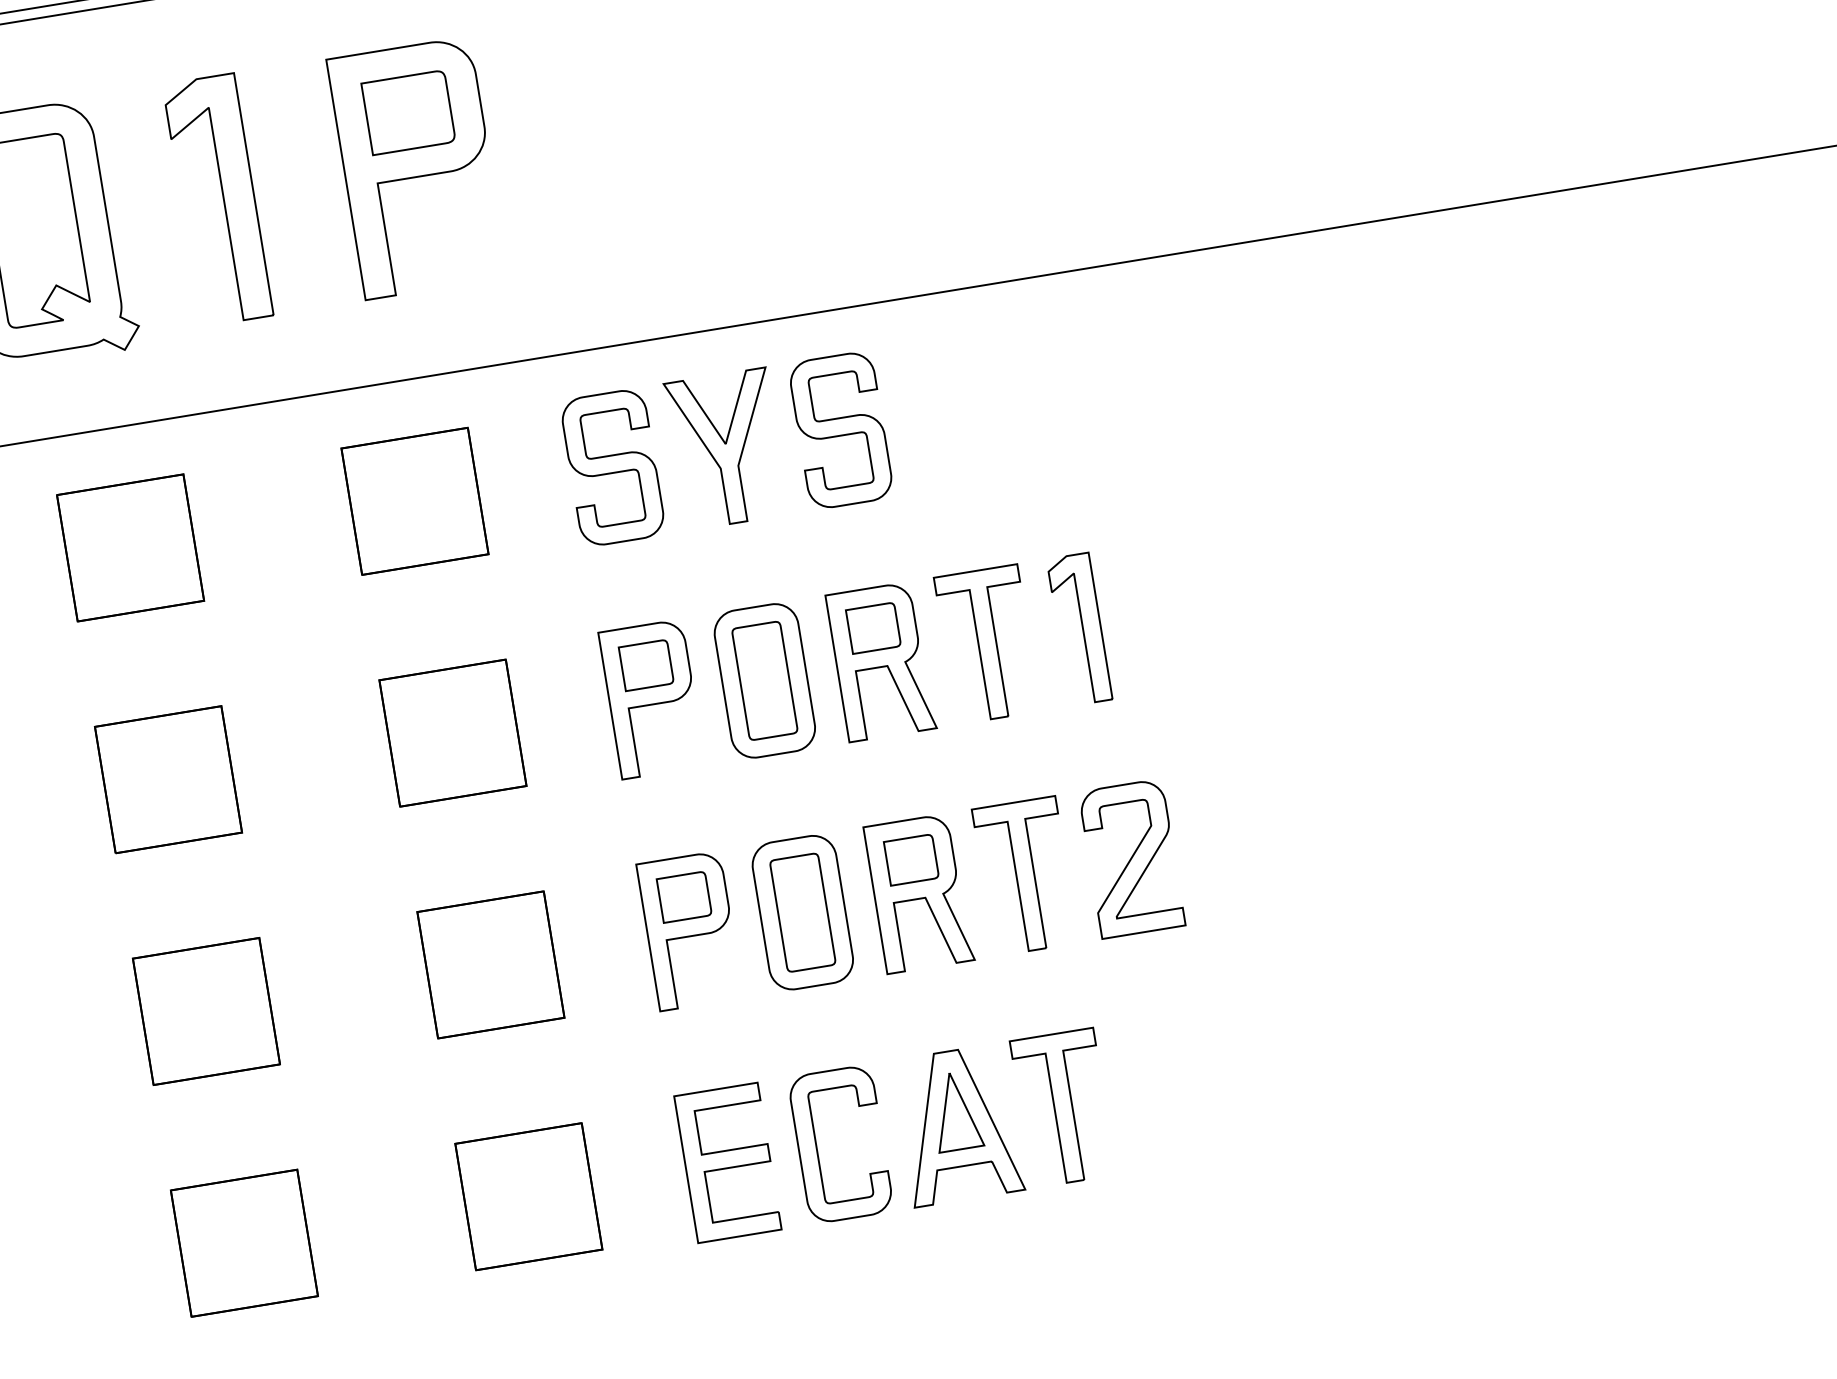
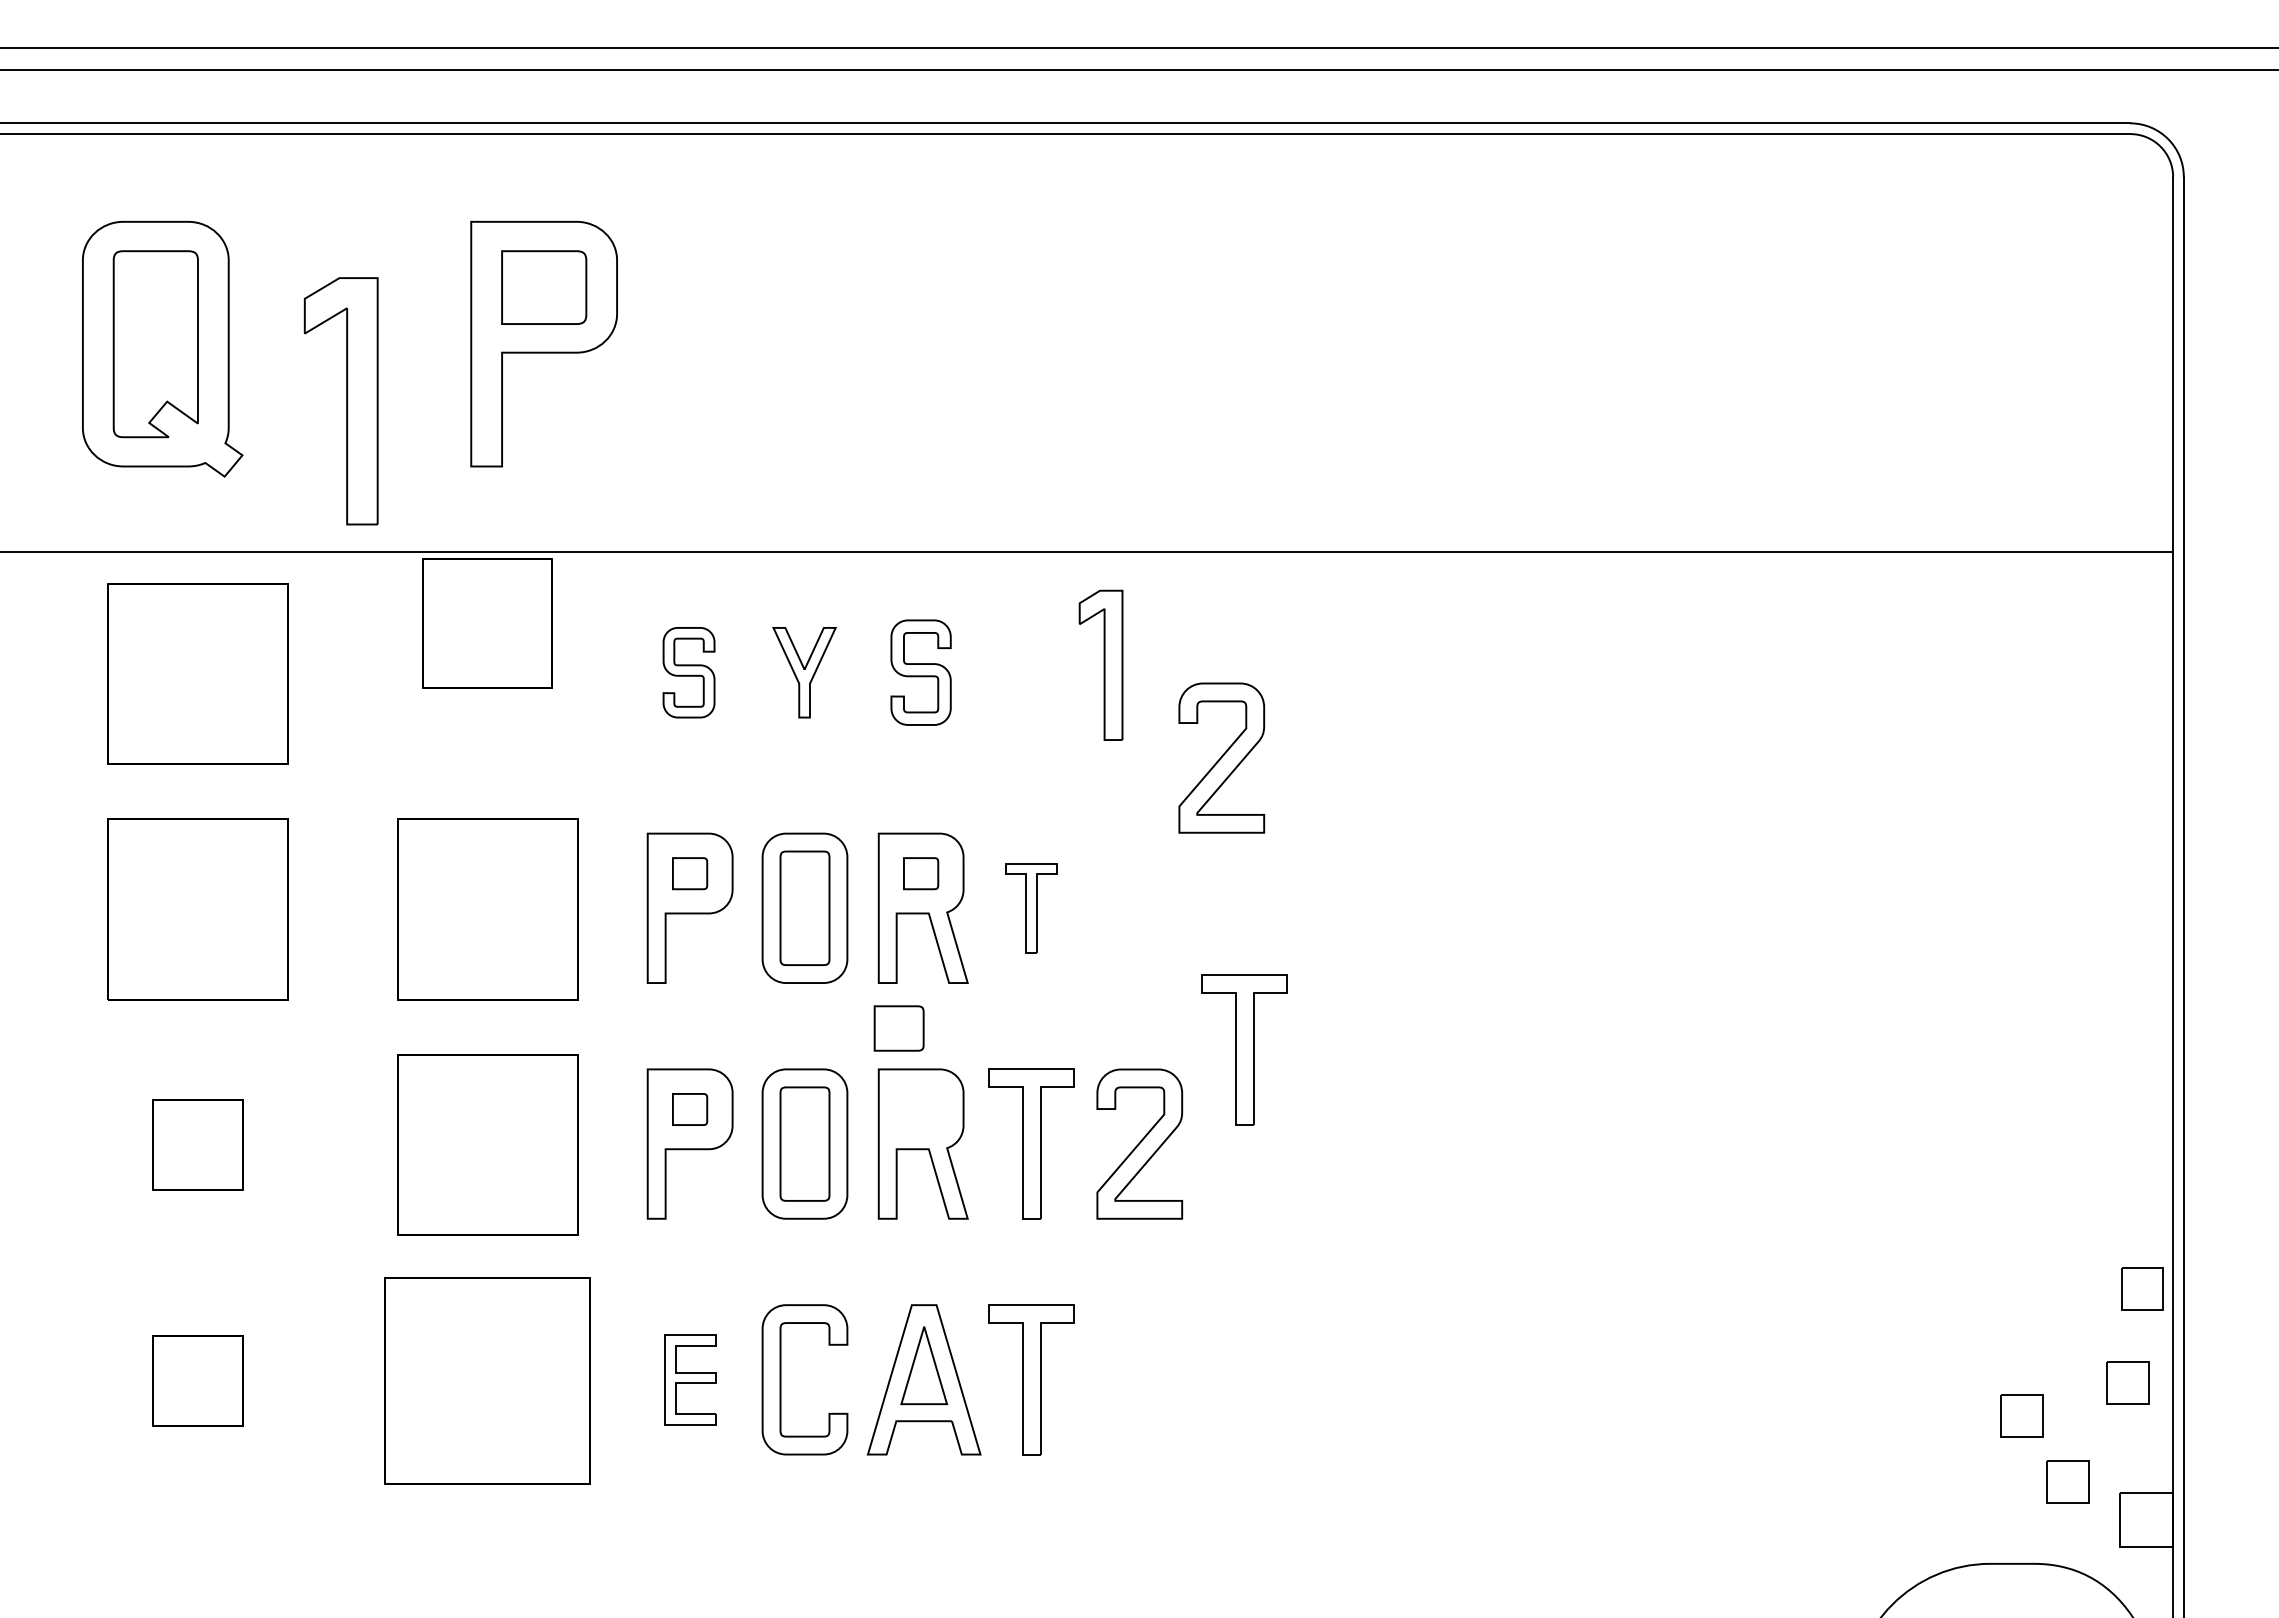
part: (217, 200) -> (340, 401), moved
part: (840, 430) -> (920, 672), size x0.7
part: (726, 449) -> (804, 672), size x0.6
part: (1150, 465) -> (1221, 757), added
part: (612, 467) -> (688, 672), size x0.6
part: (414, 501) -> (487, 623), moved
part: (129, 547) -> (197, 673), size x1.4
part: (872, 628) -> (920, 873), size x0.7
part: (1078, 628) -> (1100, 664), moved
part: (987, 644) -> (1031, 908), size x0.6
part: (645, 665) -> (689, 873), size x0.7
part: (452, 733) -> (487, 909), size x1.4
part: (1219, 748) -> (1244, 1049), added
part: (167, 779) -> (197, 909), size x1.4
part: (910, 860) -> (898, 1028), moved
part: (683, 897) -> (689, 1109), size x0.7
part: (490, 965) -> (487, 1145), size x1.4
part: (205, 1011) -> (197, 1145), size x0.7
part: (728, 1162) -> (690, 1379), size x0.6
part: (528, 1196) -> (487, 1380), size x1.6
part: (243, 1242) -> (197, 1380), size x0.7

